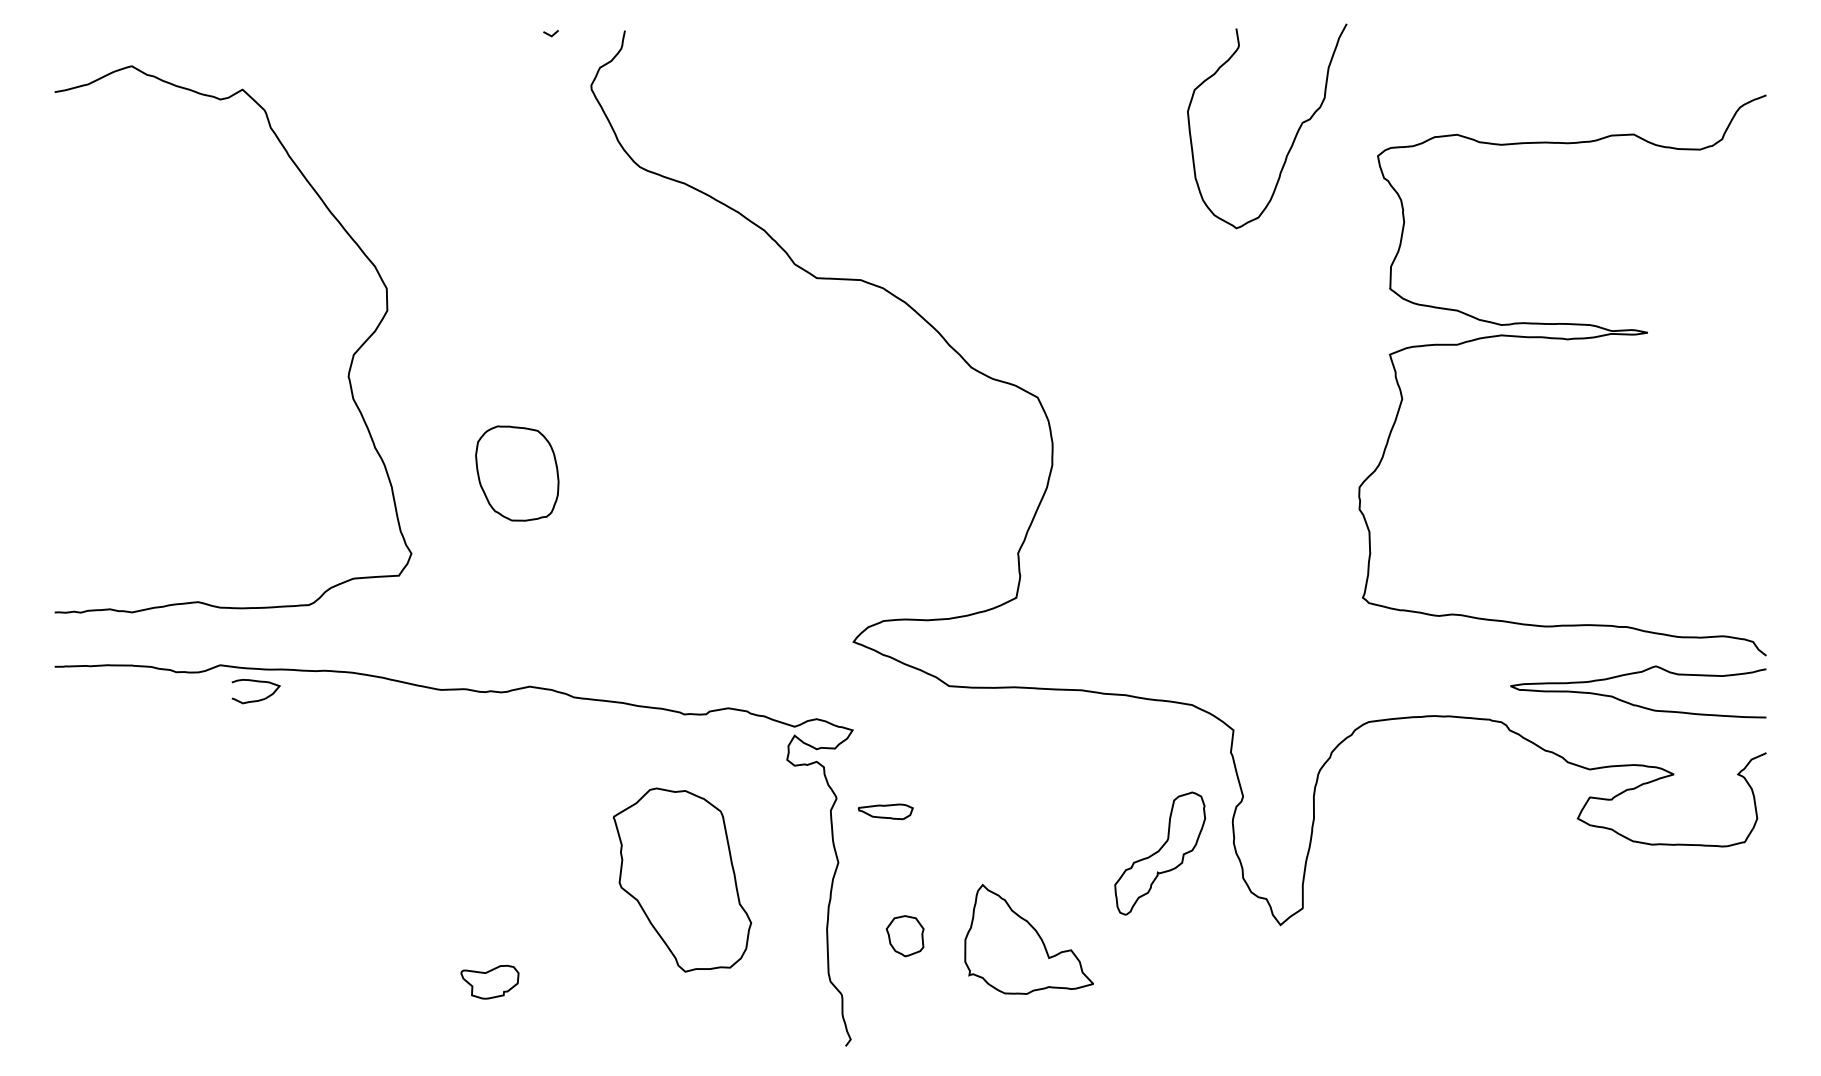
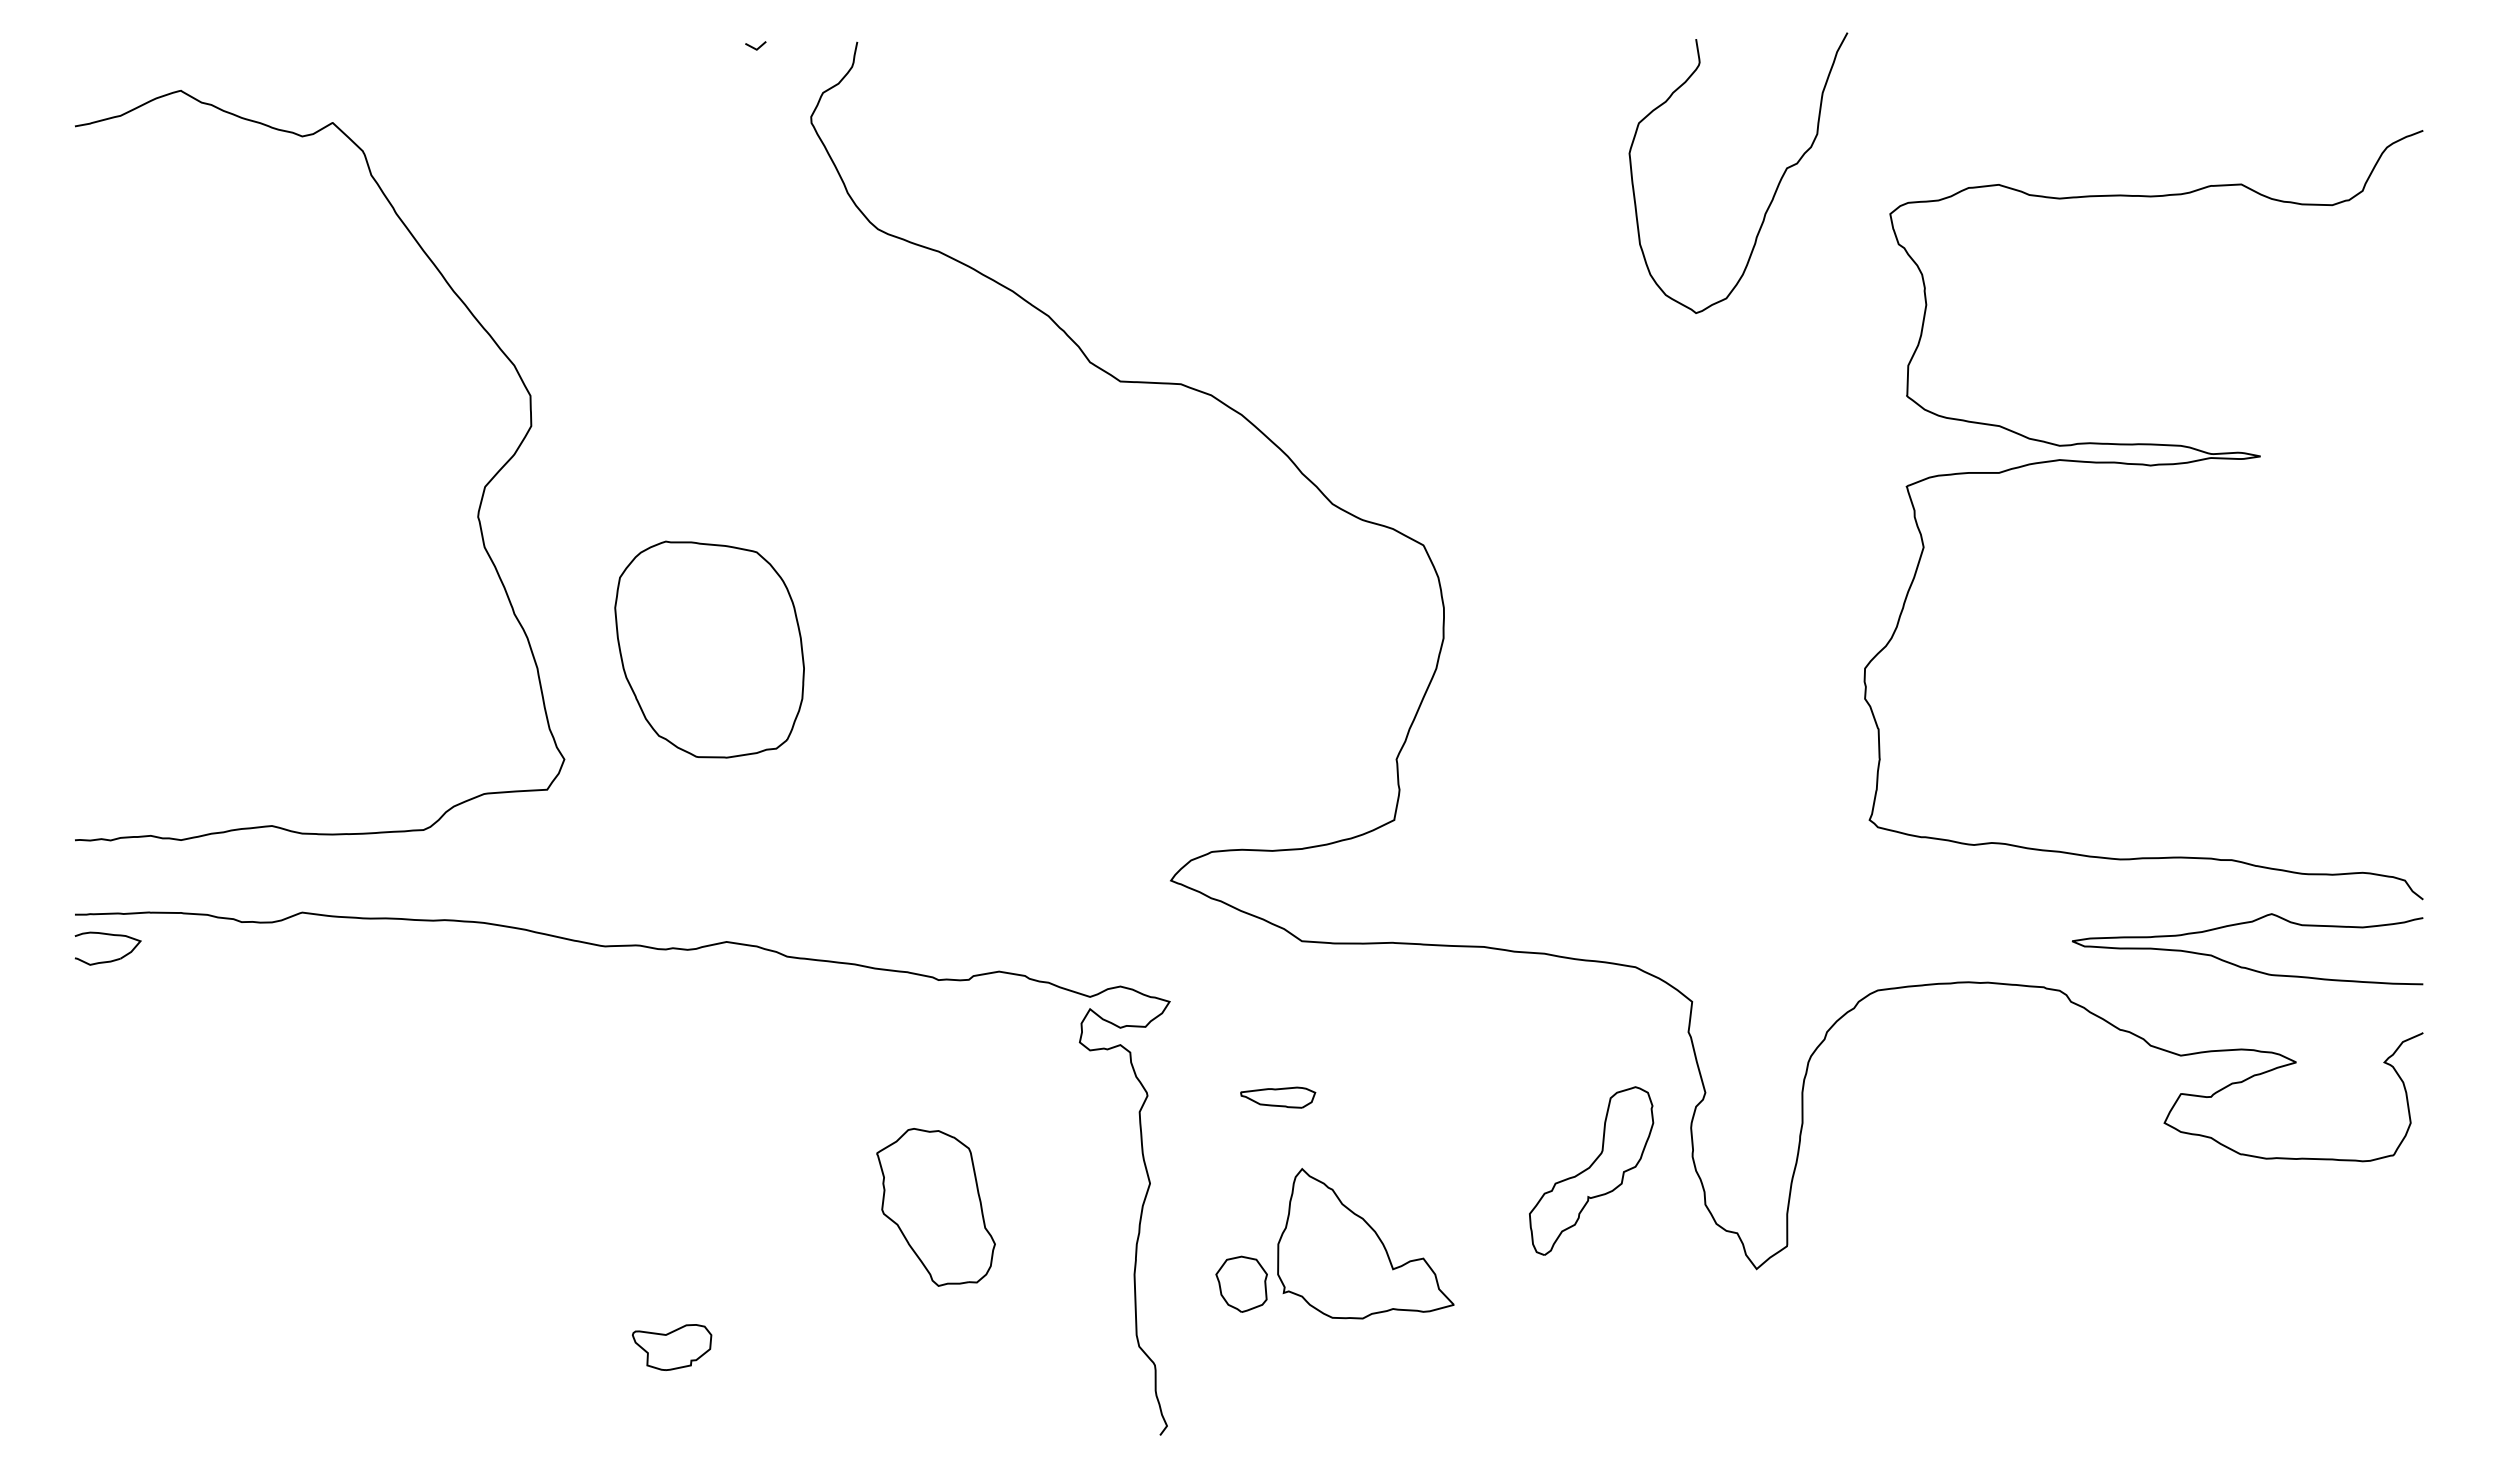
part: (517, 473) -> (709, 649), size x1.67
part: (257, 700) -> (109, 960), moved
part: (886, 811) -> (1278, 1097), moved
part: (681, 880) -> (935, 1207), size x0.62
part: (1028, 939) -> (1365, 1243), moved

